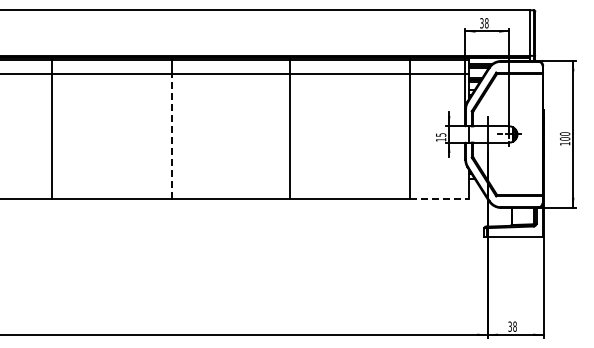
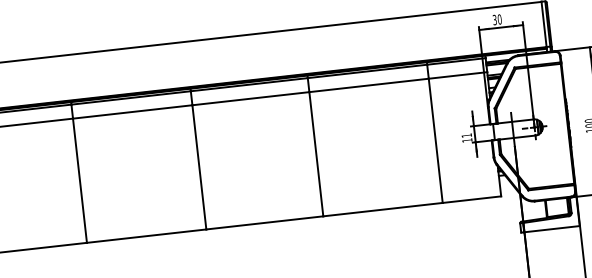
text: (486, 23) -> (499, 19), 38 -> 30
text: (441, 134) -> (467, 135), 15 -> 11
line: (171, 136) -> (199, 167), dashed -> solid
line: (439, 199) -> (472, 199), dashed -> solid

